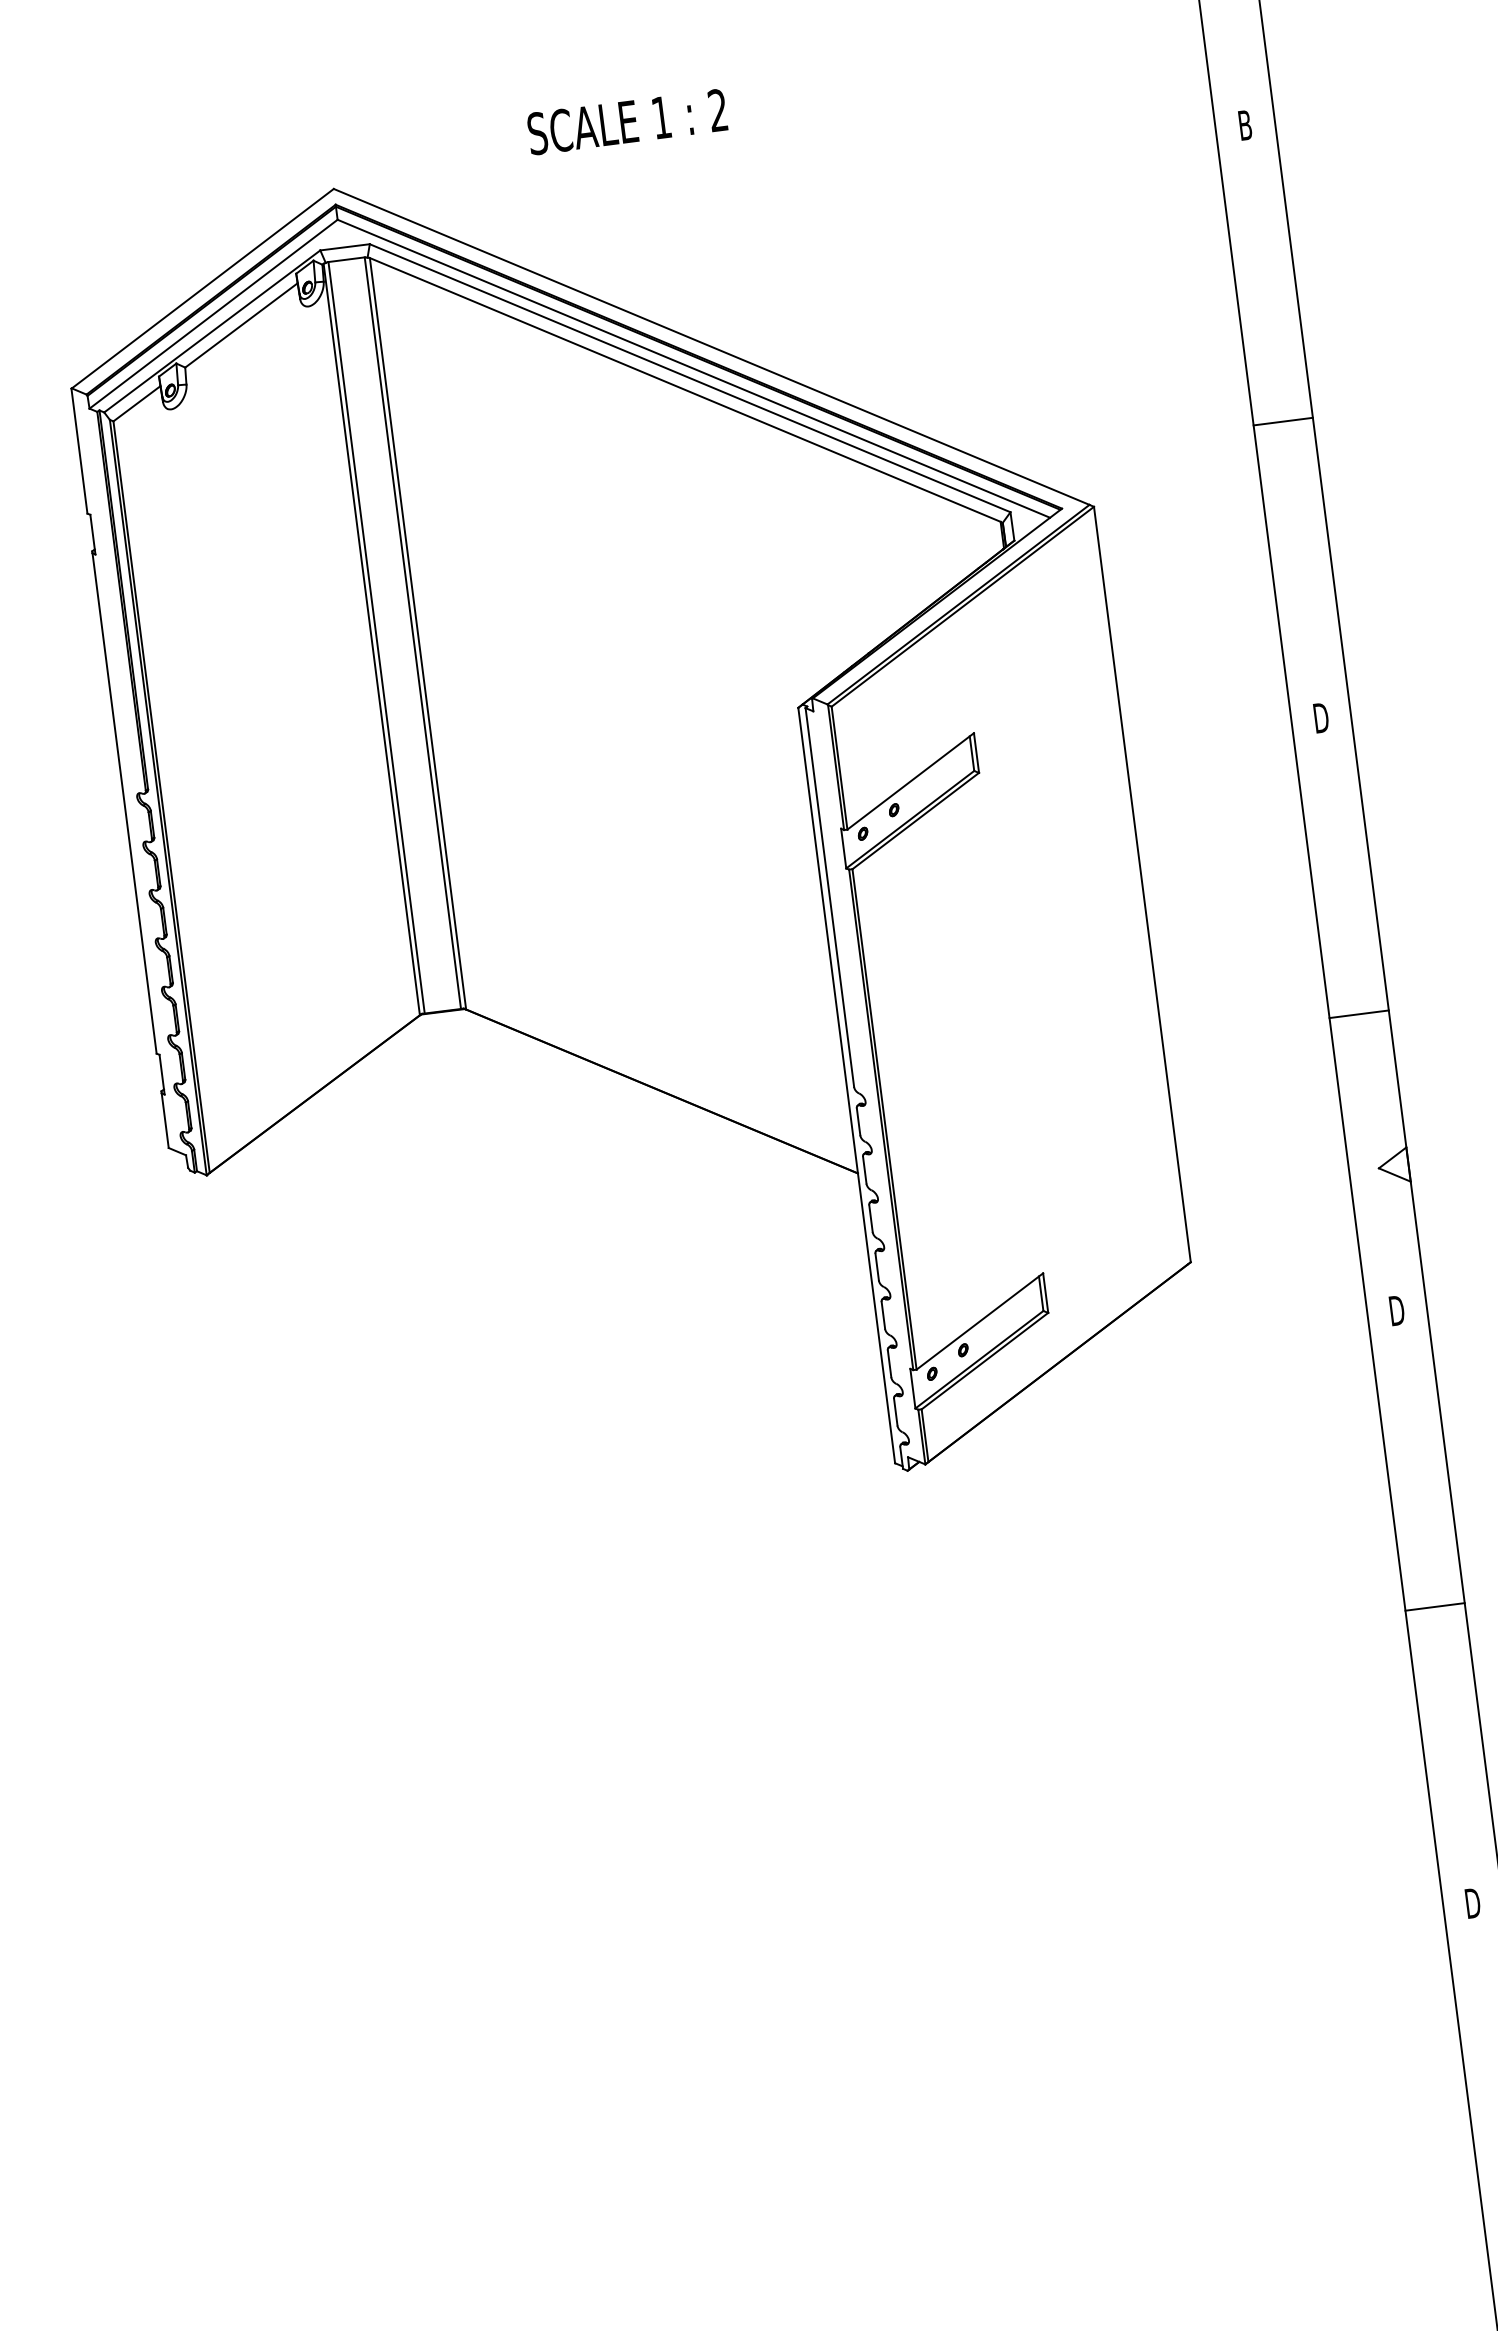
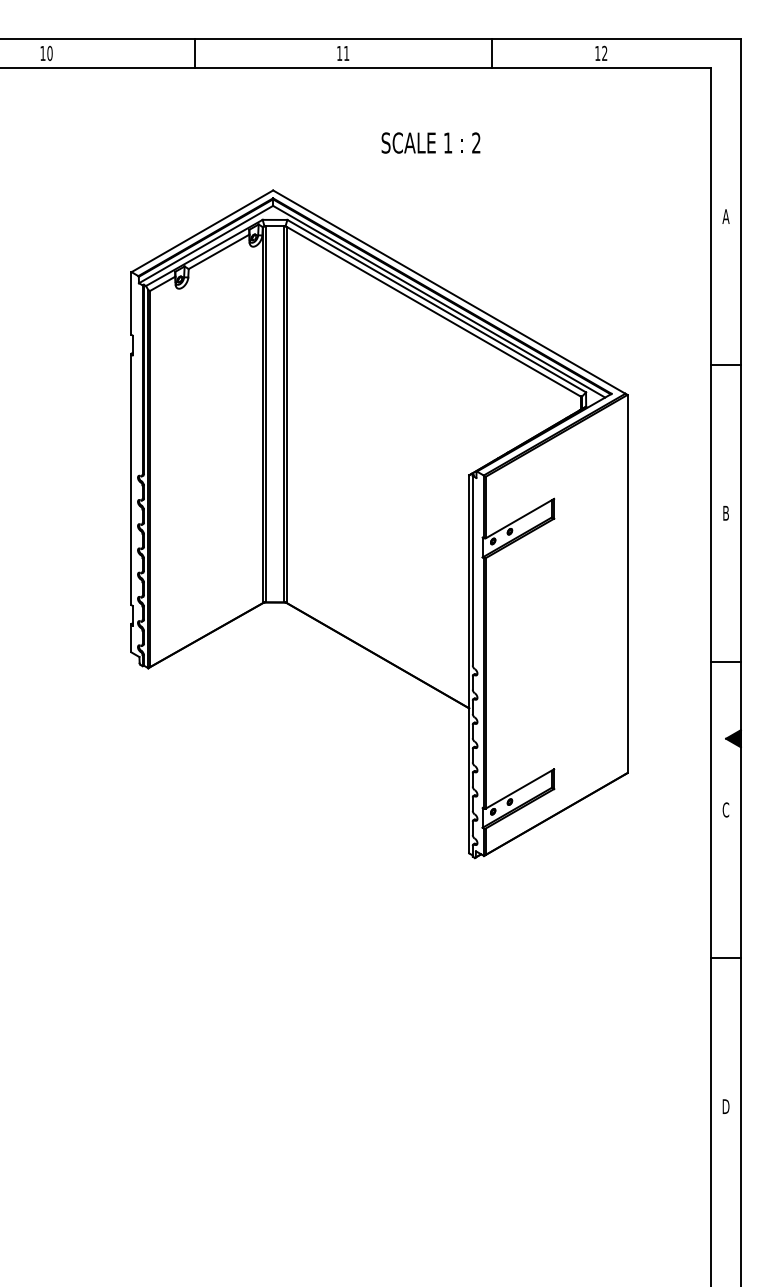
text: (626, 121) -> (430, 142), moved
text: (1244, 125) -> (725, 216), B -> A
text: (1320, 718) -> (725, 513), D -> B
fill: (1393, 1165) -> (733, 738), added
text: (1395, 1309) -> (725, 809), D -> C

